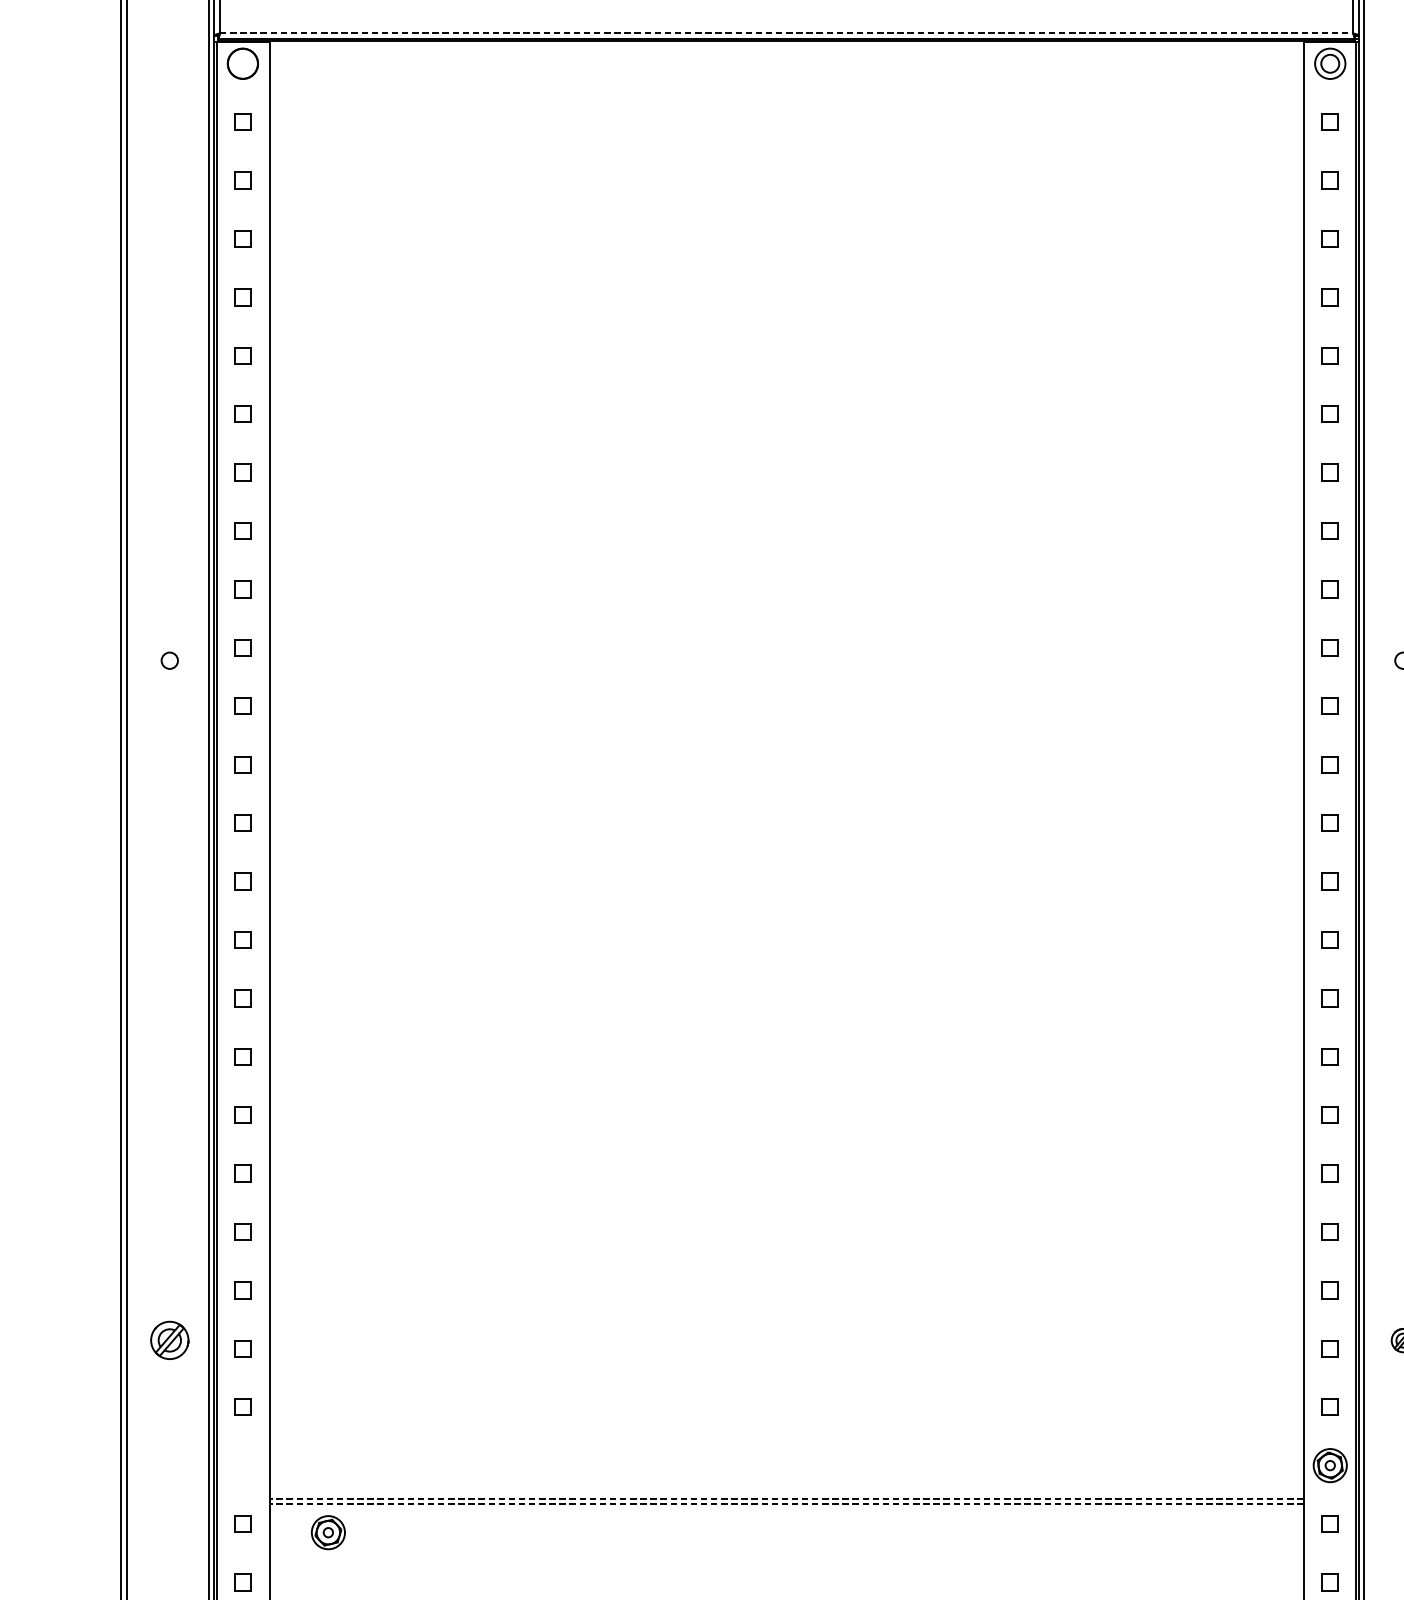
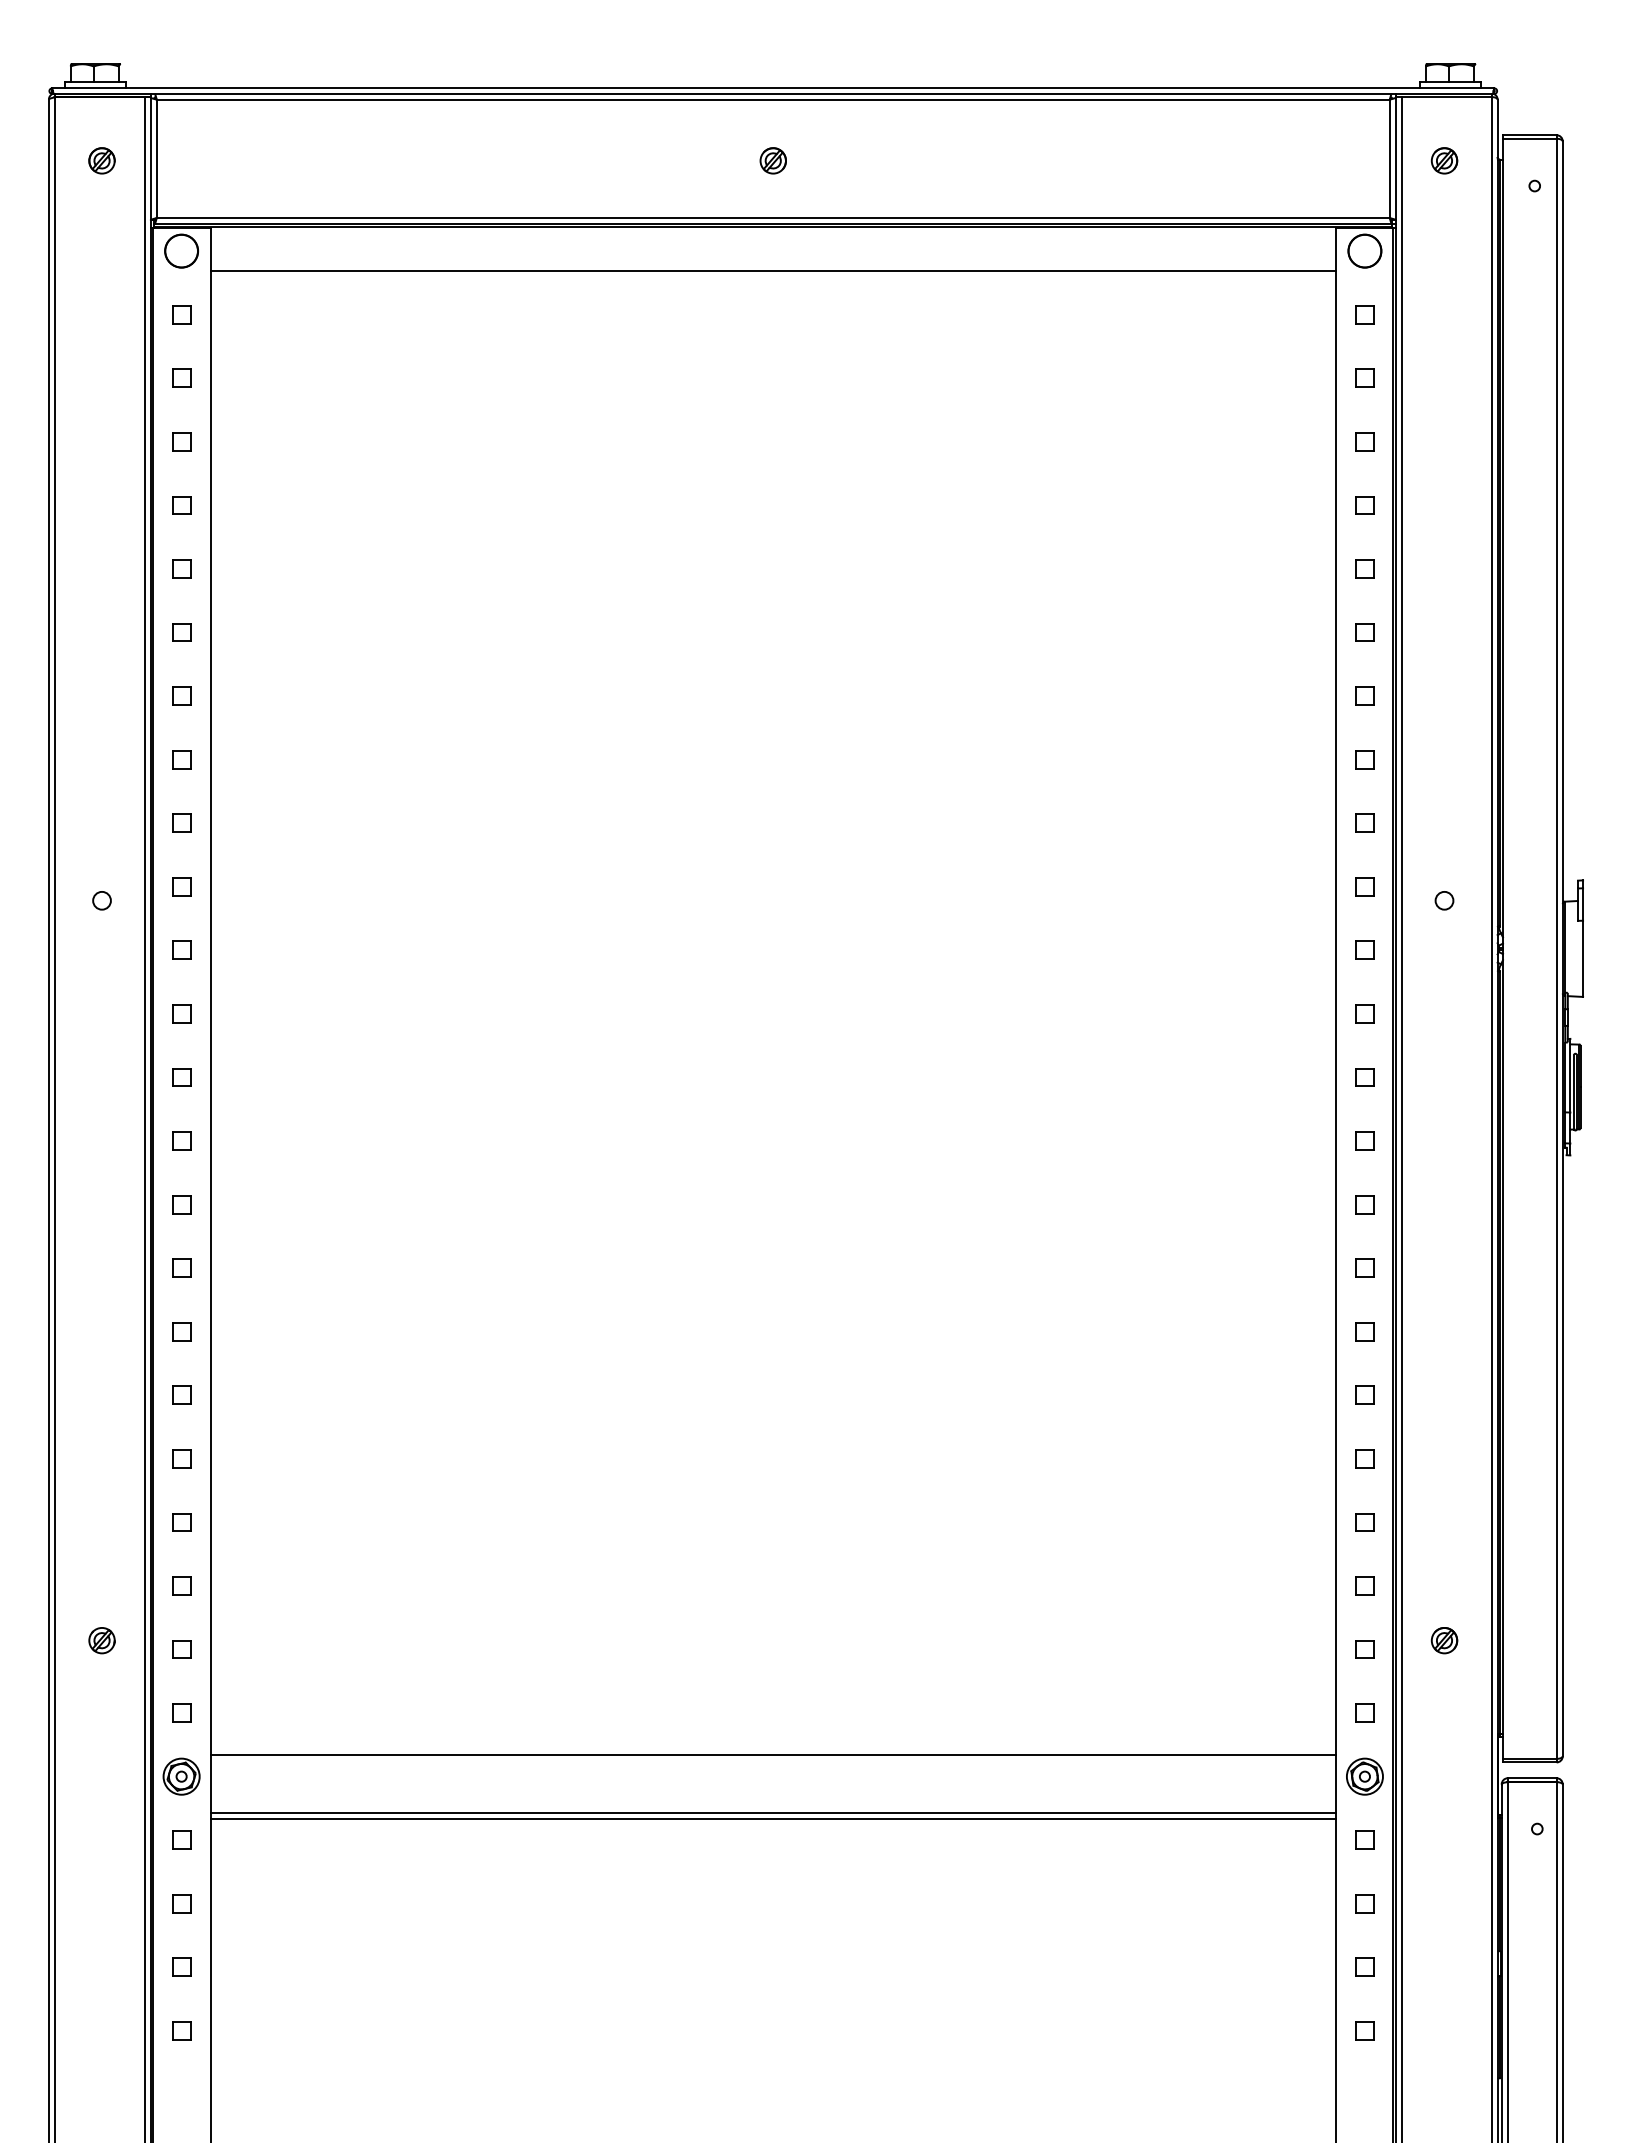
line: (786, 33) -> (773, 218), dashed -> solid
circle: (1329, 63) -> (1364, 250), size x1.67
line: (785, 82) -> (772, 271), added
part: (169, 1340) -> (101, 1640), size x0.62
line: (785, 1446) -> (772, 1755), added
line: (786, 1498) -> (773, 1812), dashed -> solid
line: (786, 1504) -> (773, 1818), dashed -> solid
part: (328, 1532) -> (181, 1776), moved

